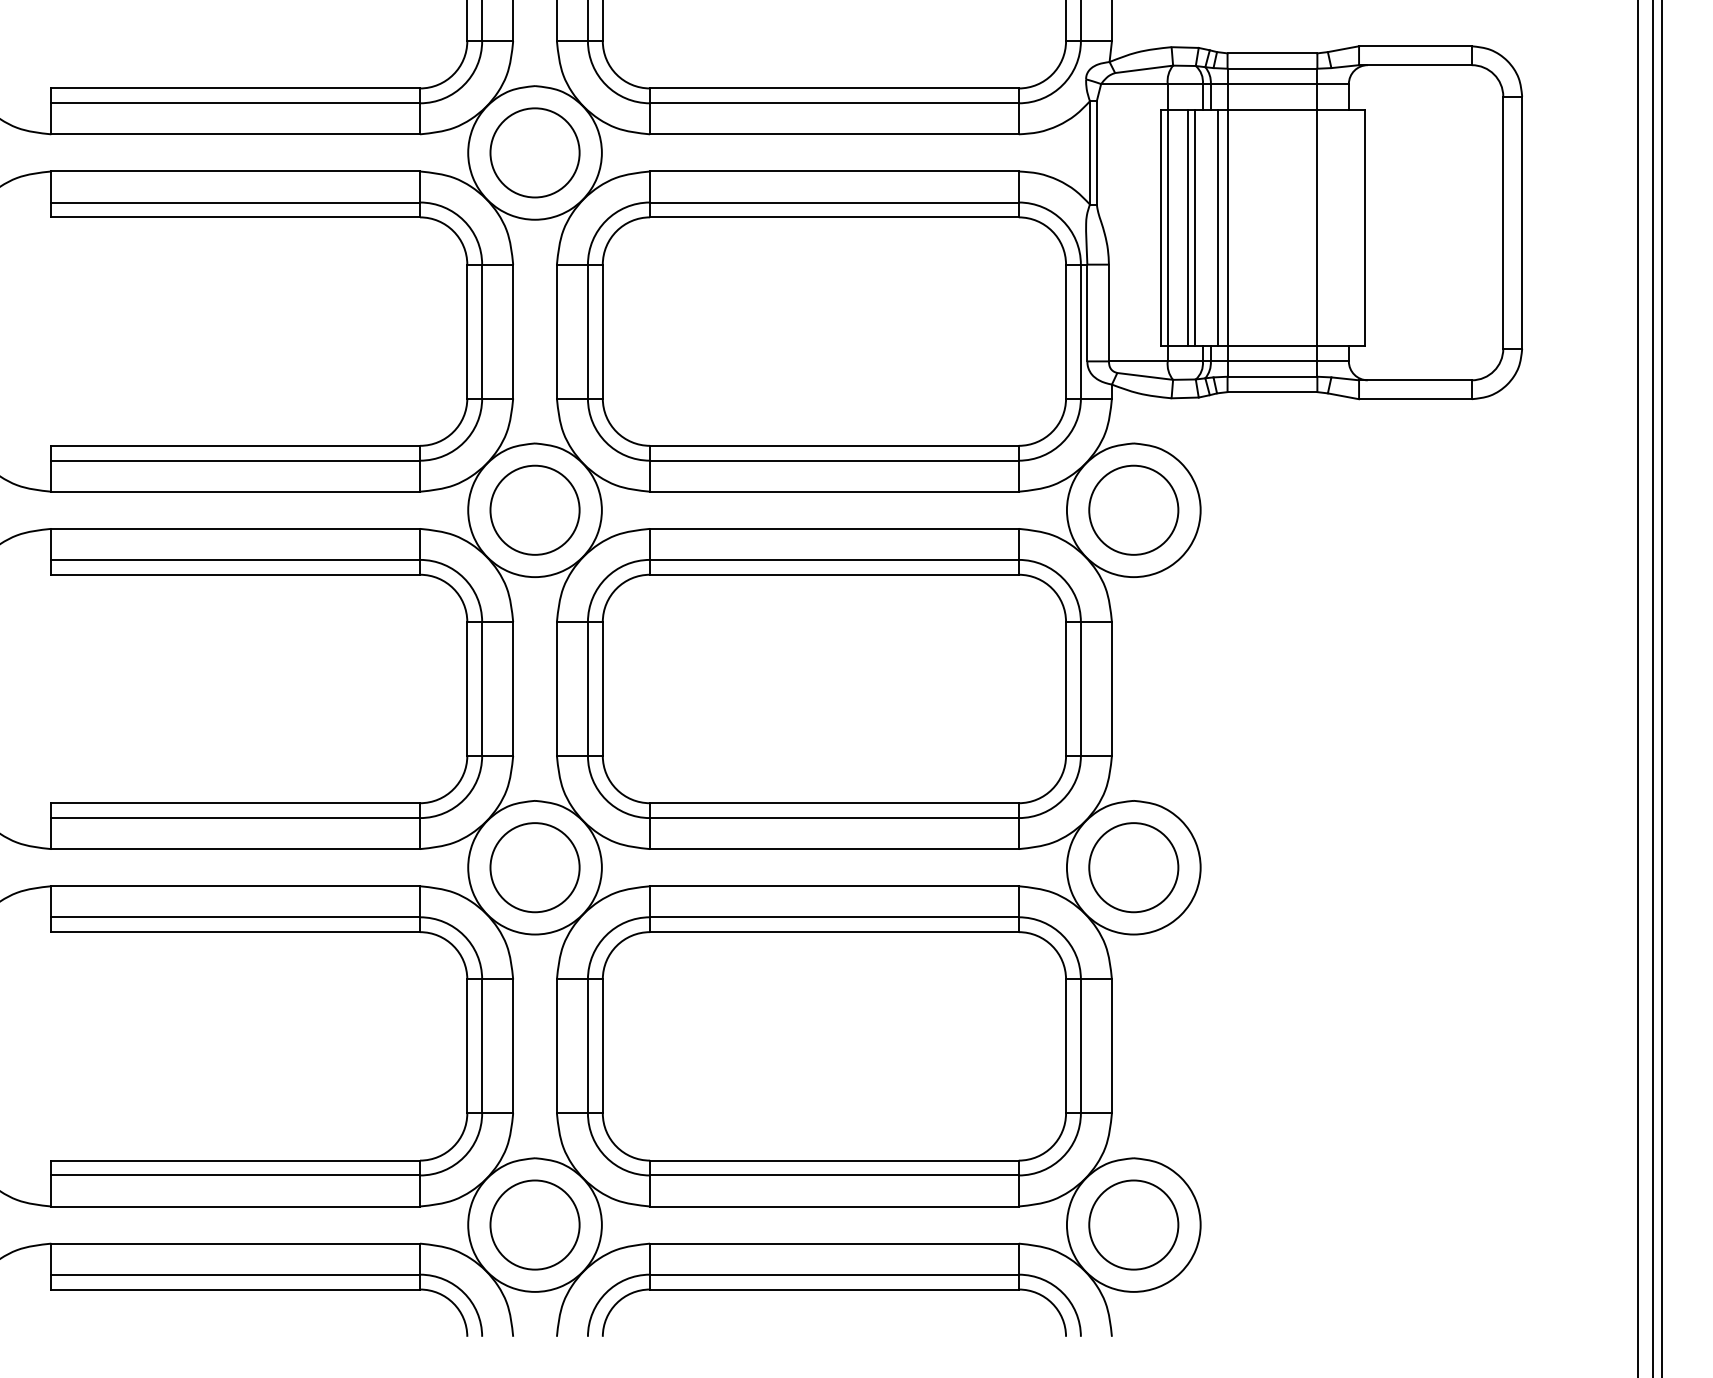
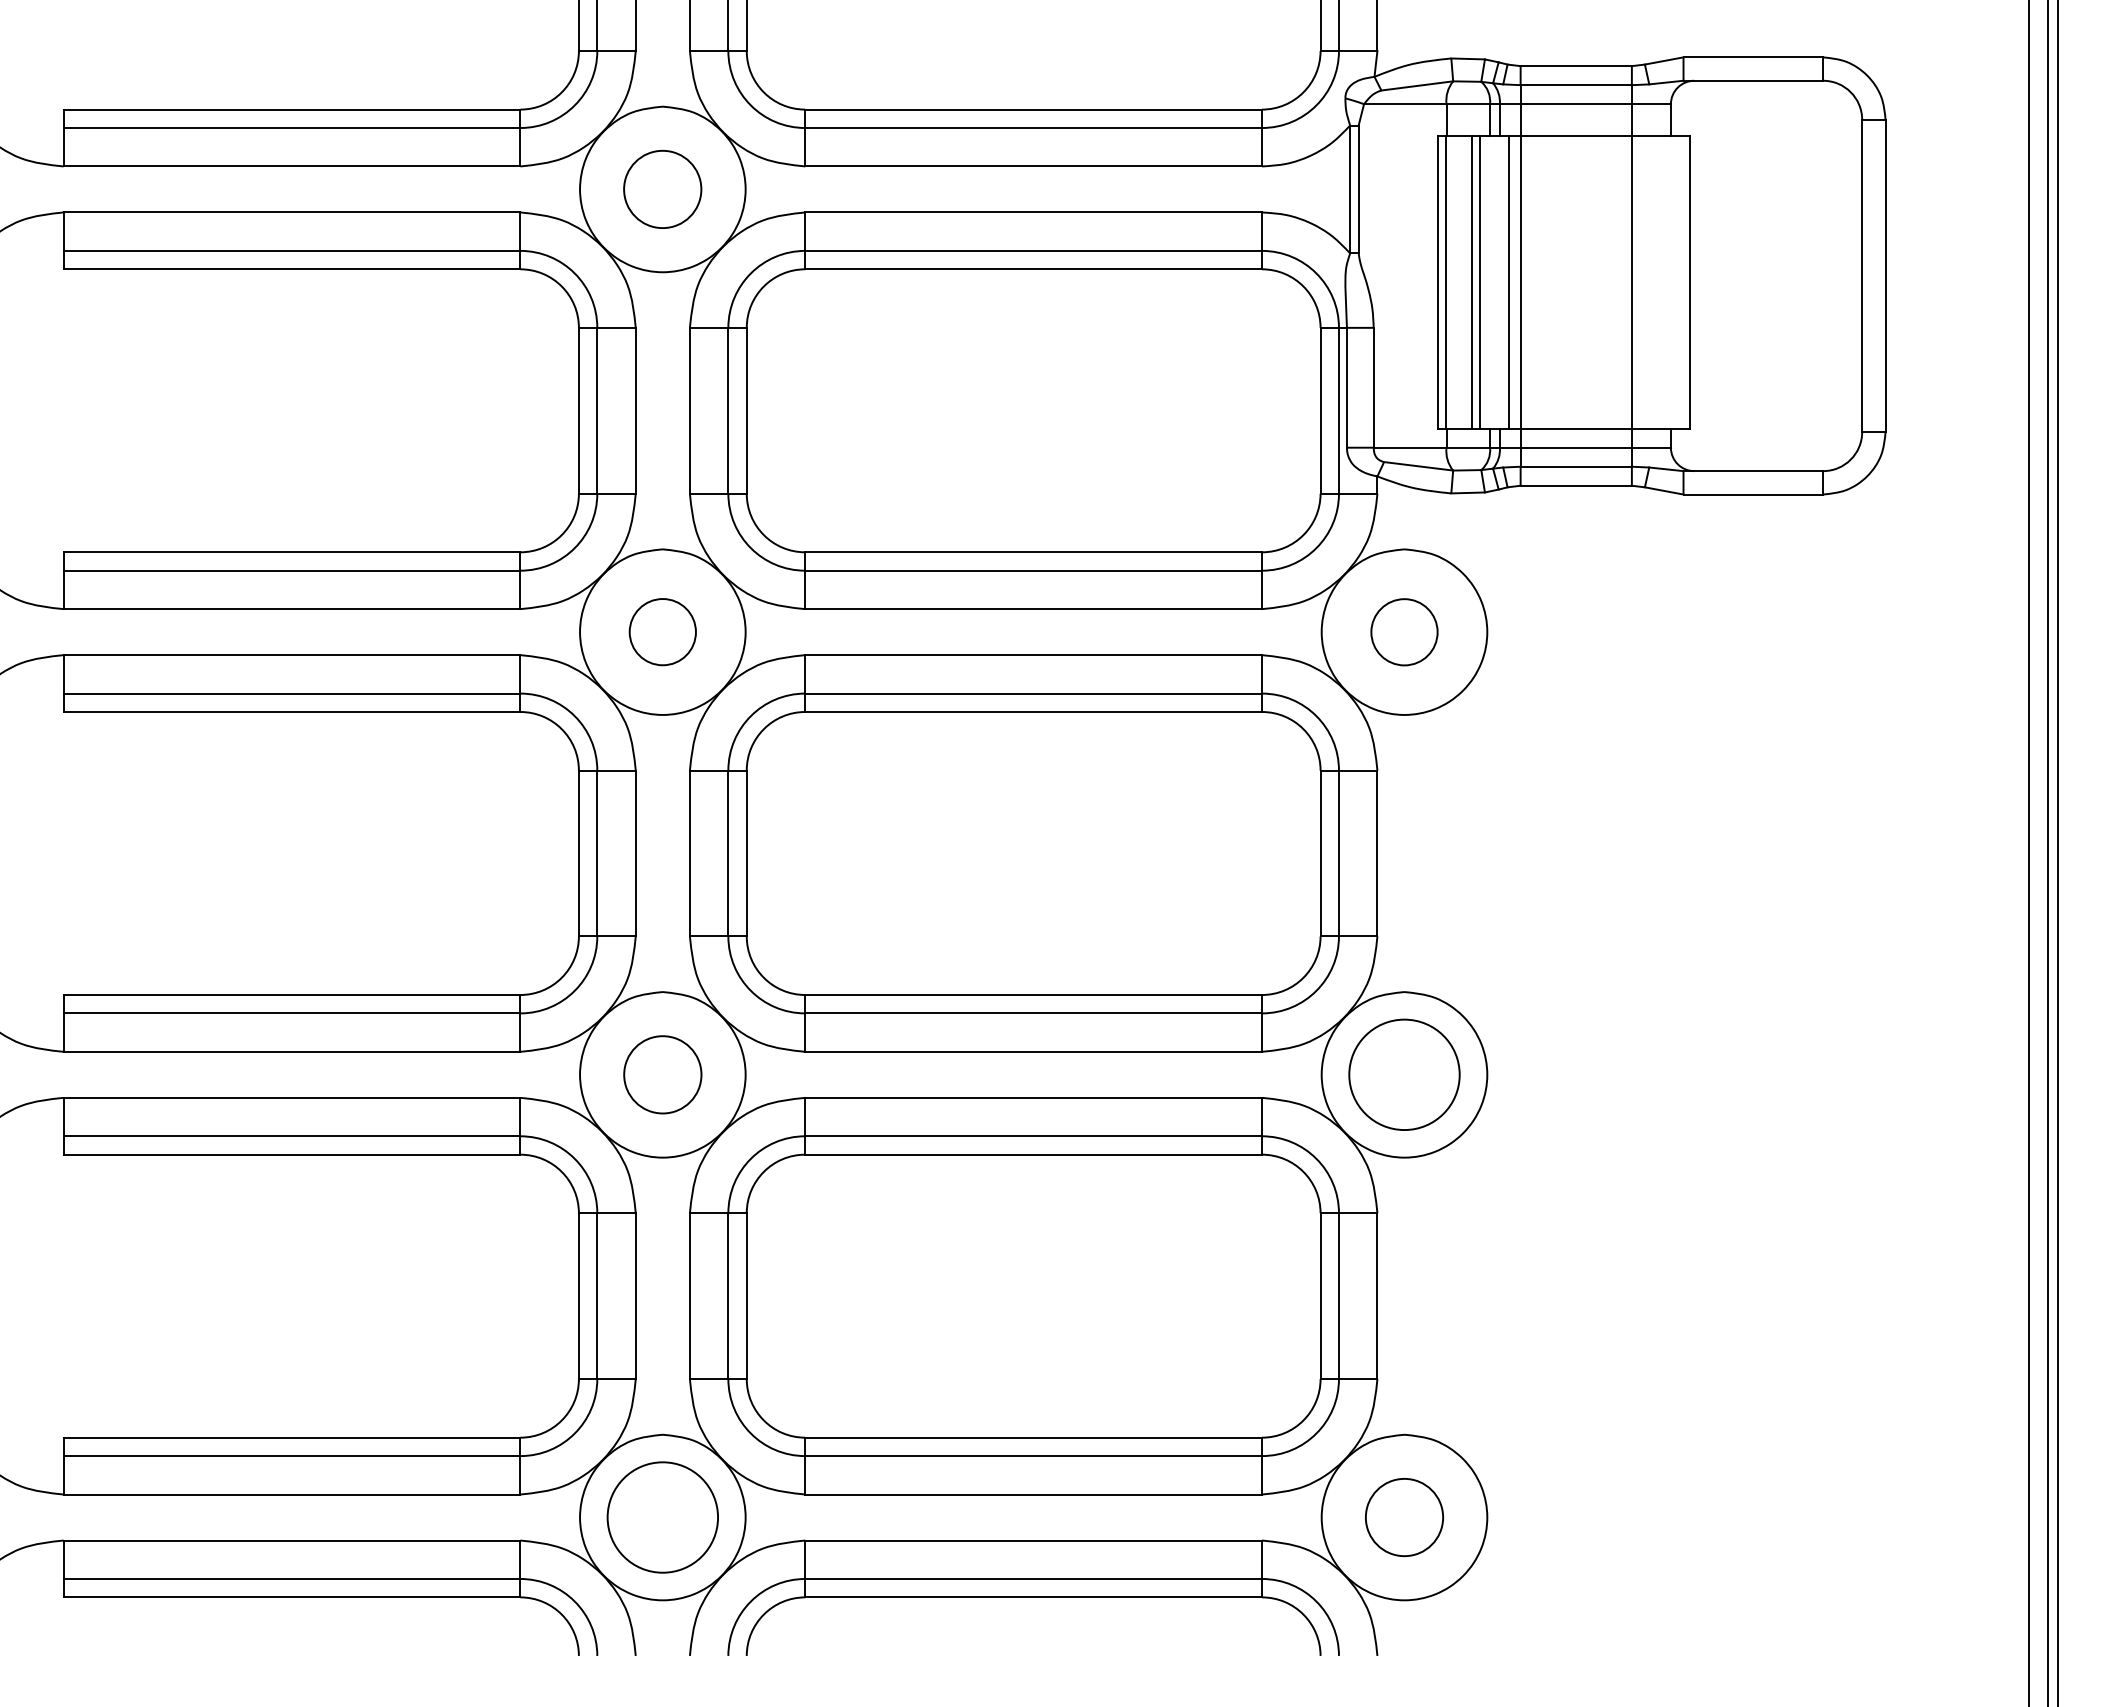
circle: (534, 152) -> (662, 189), size x0.7
circle: (534, 509) -> (662, 631), size x0.6
circle: (1133, 510) -> (1404, 632), size x0.6
circle: (534, 867) -> (662, 1074), size x0.7
circle: (1133, 1225) -> (1404, 1517), size x0.7

